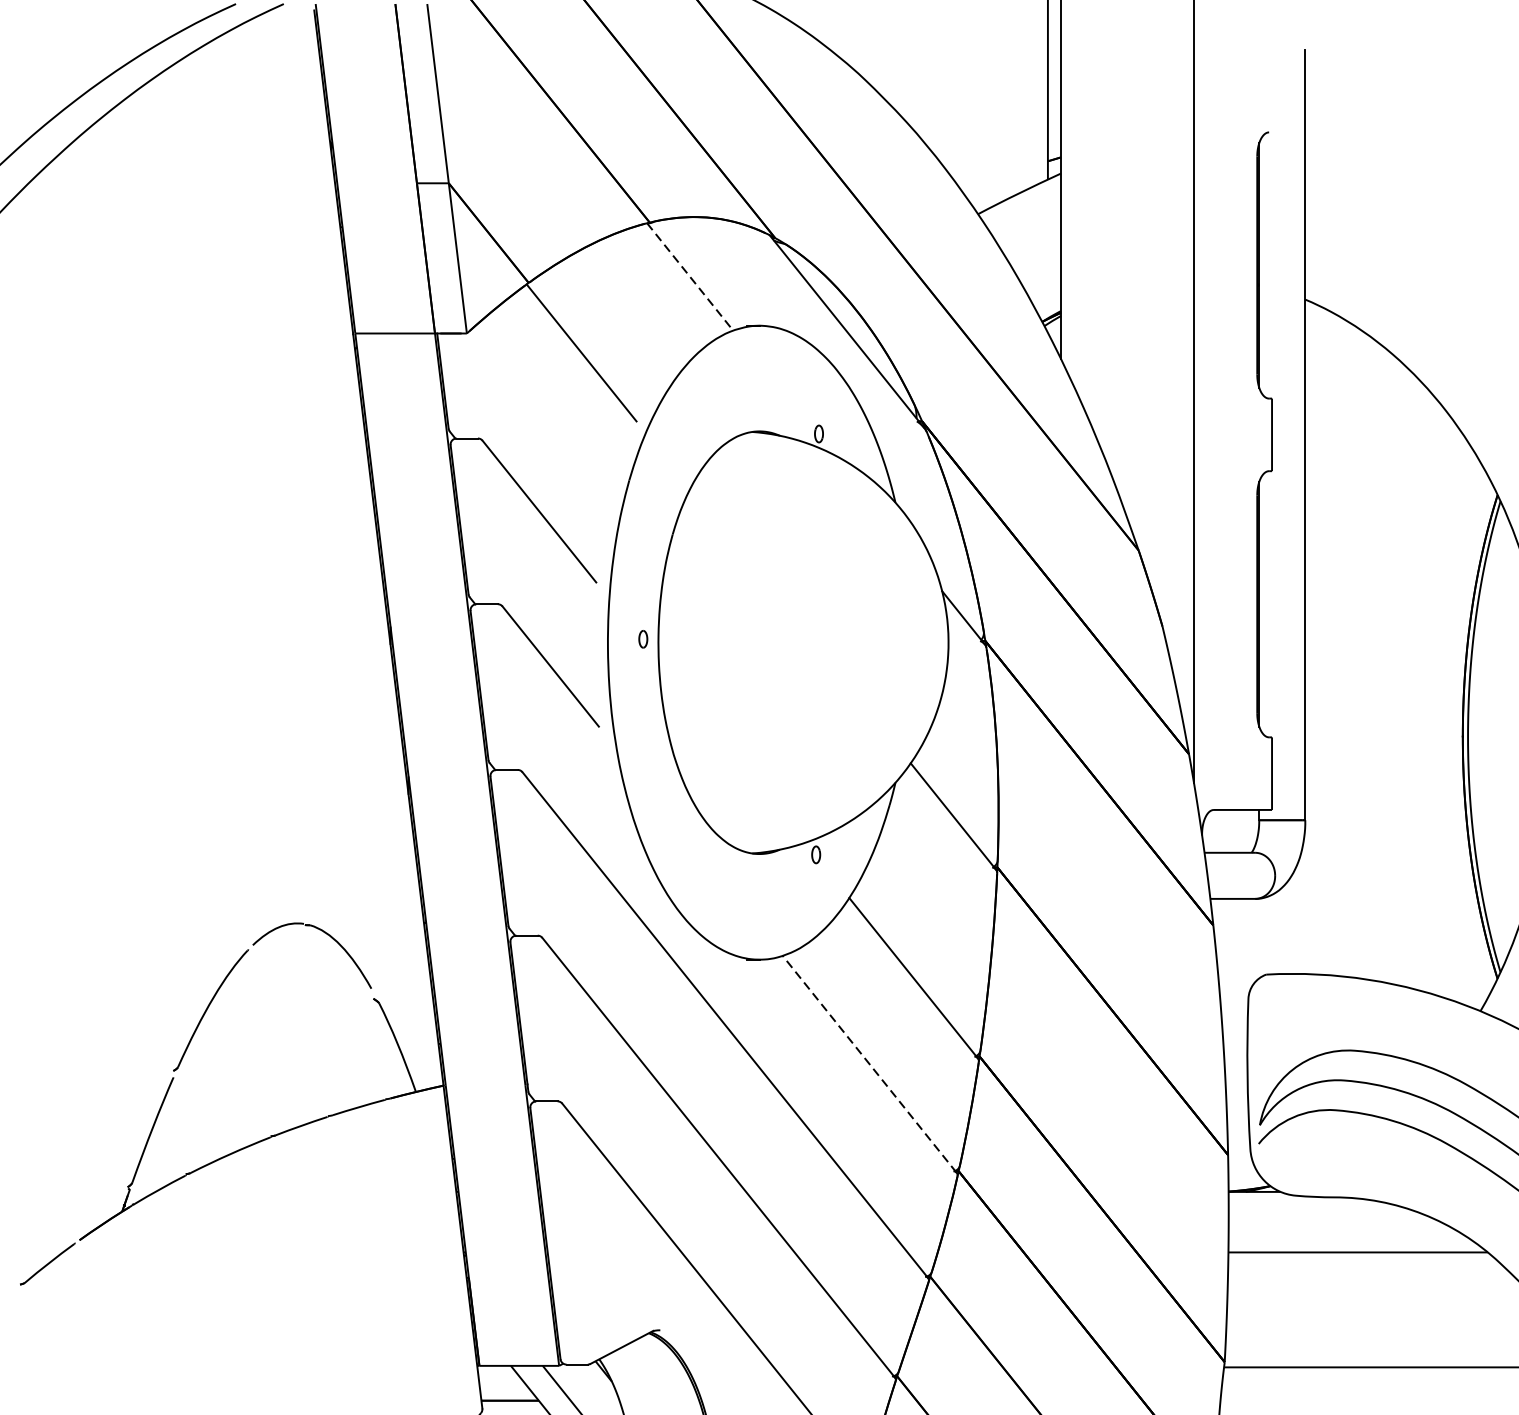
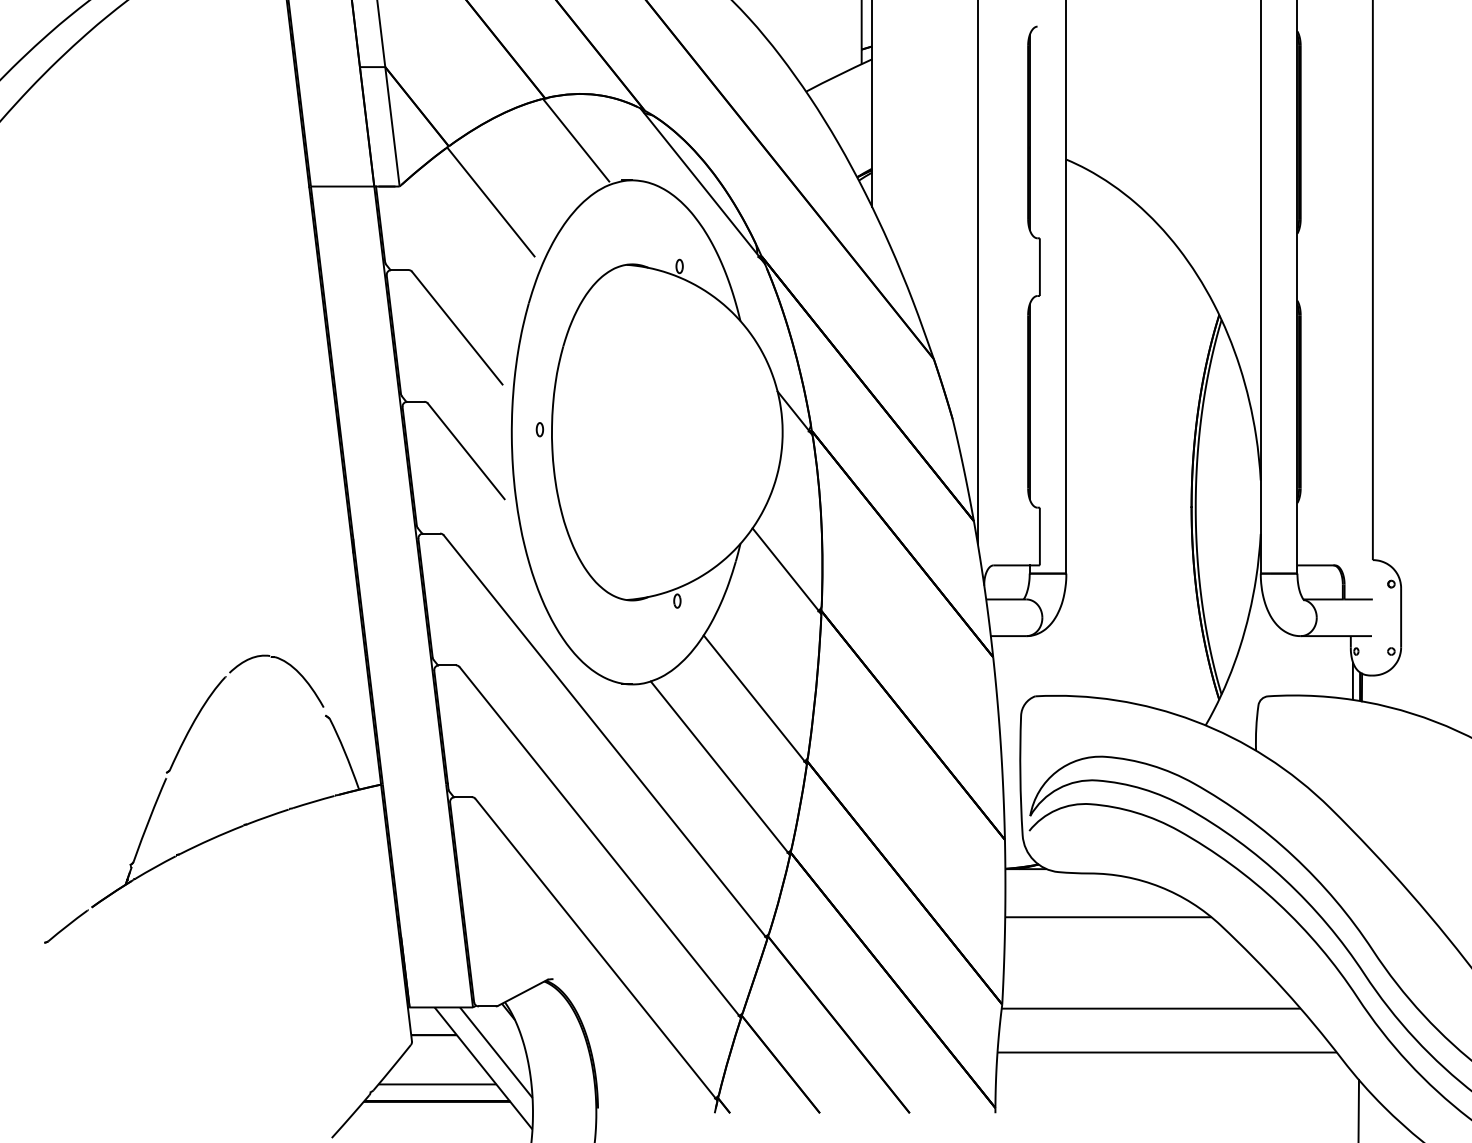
line: (688, 274) -> (575, 139), dashed -> solid
line: (870, 1064) -> (720, 767), dashed -> solid

